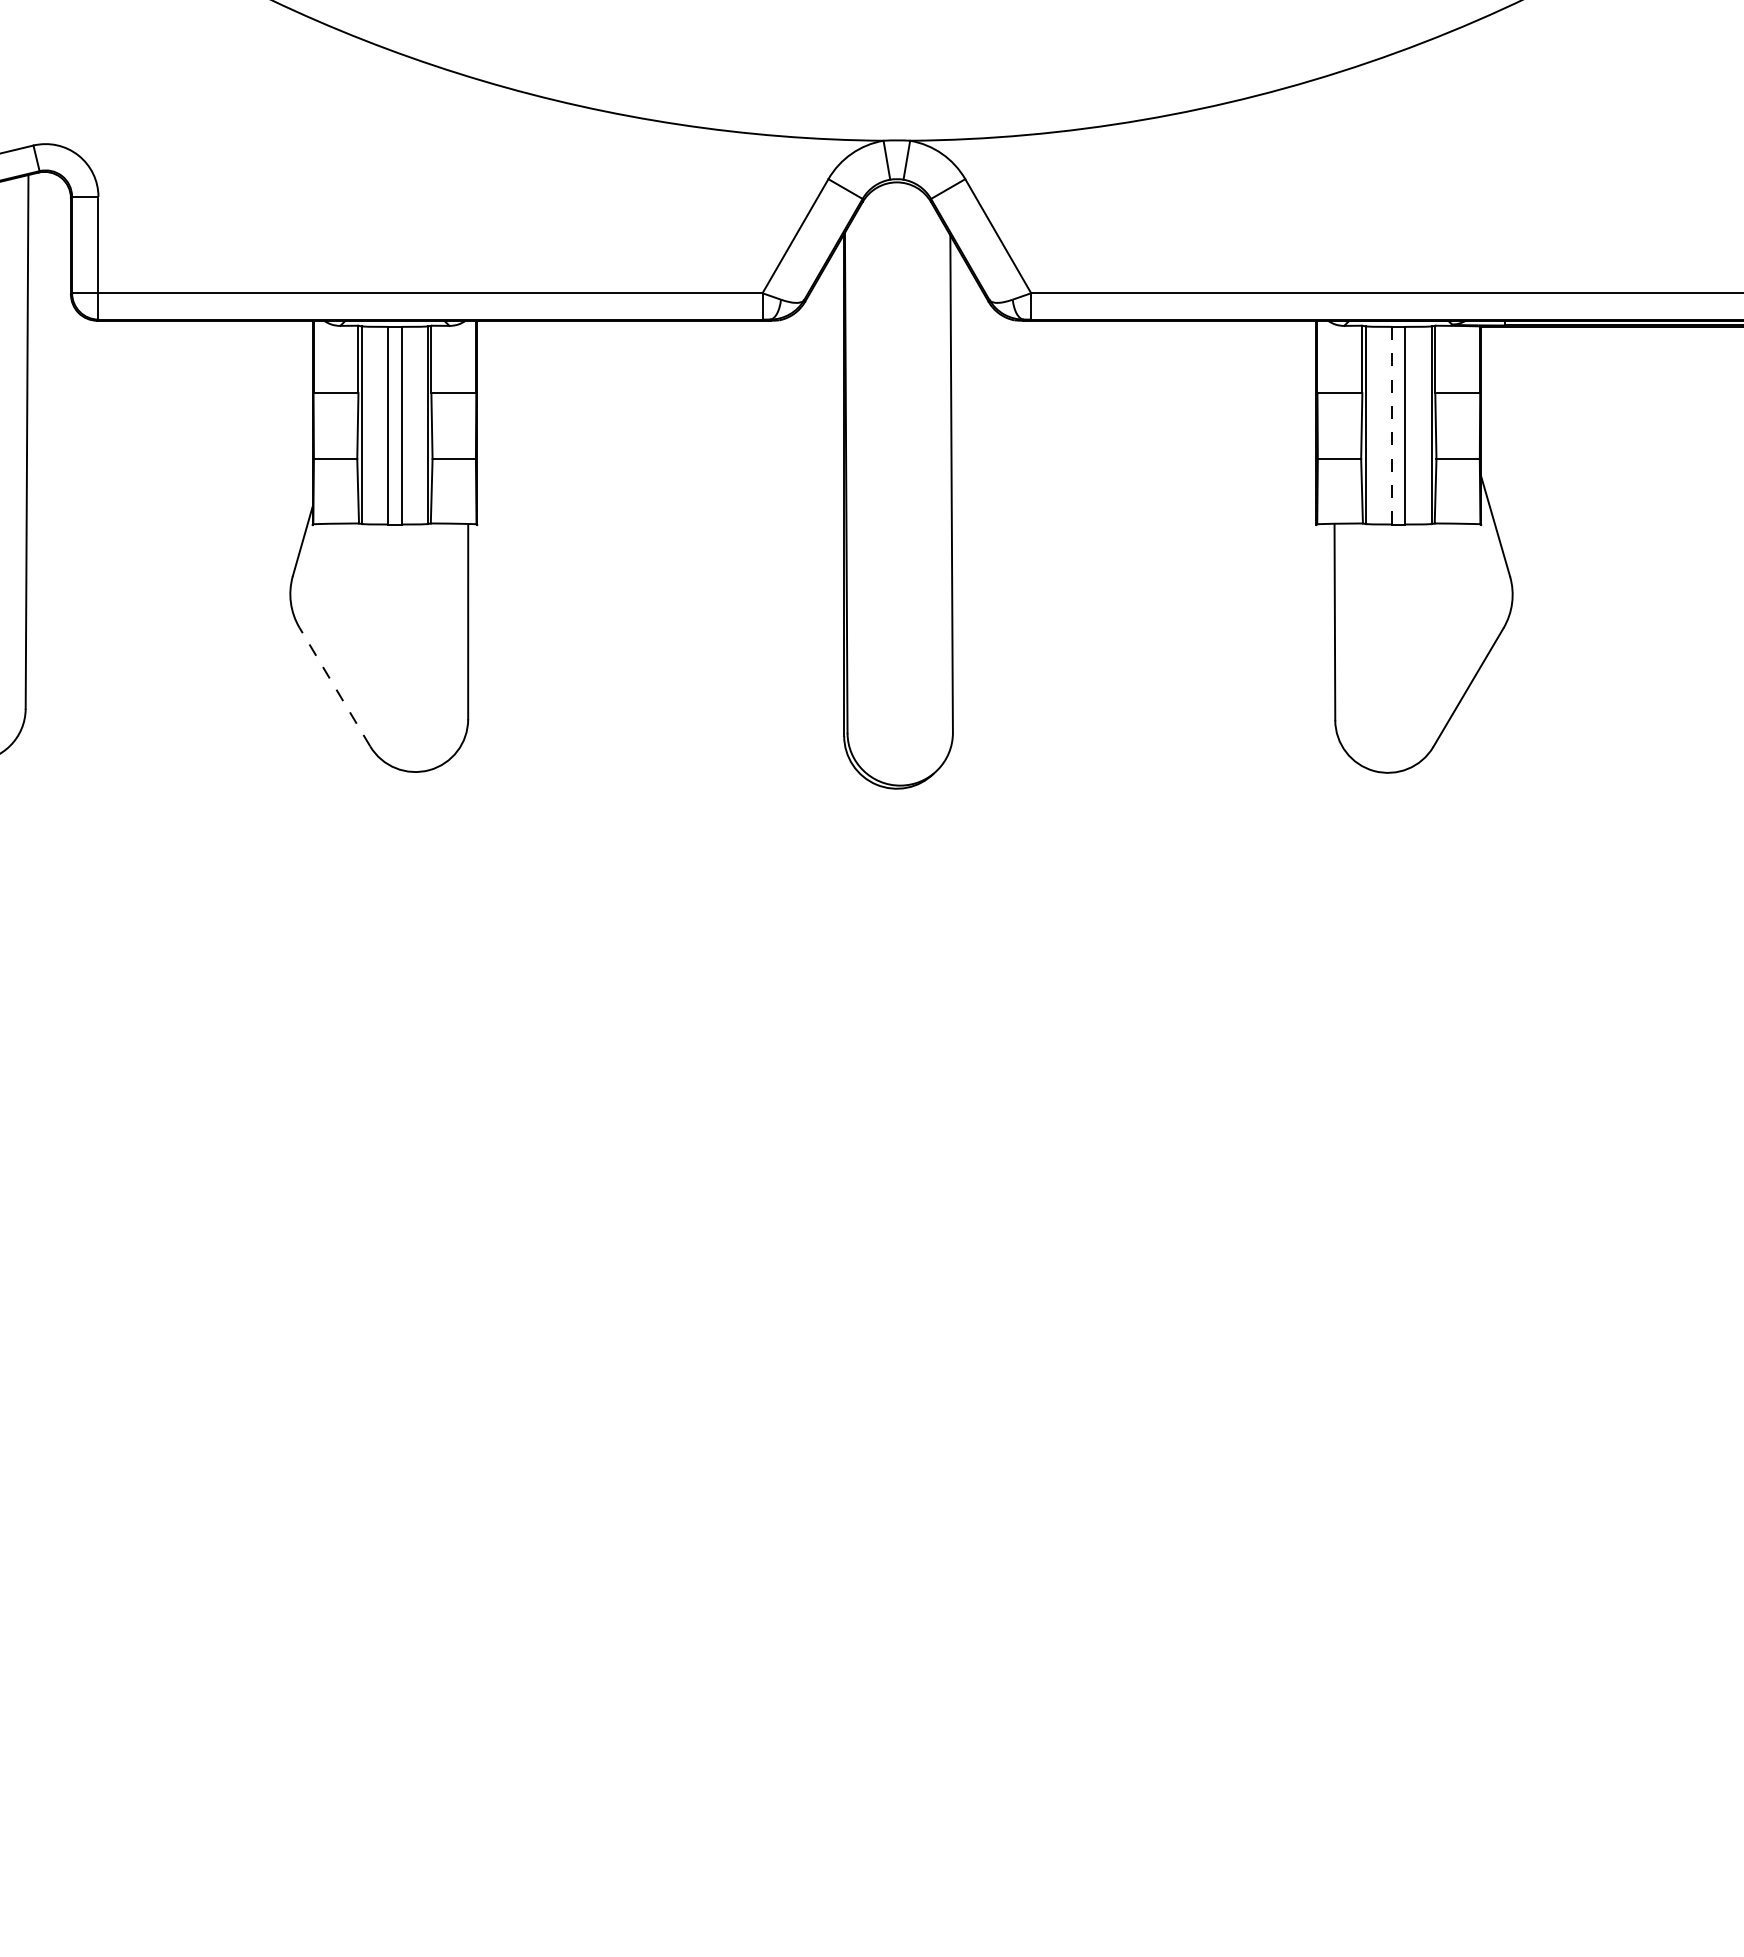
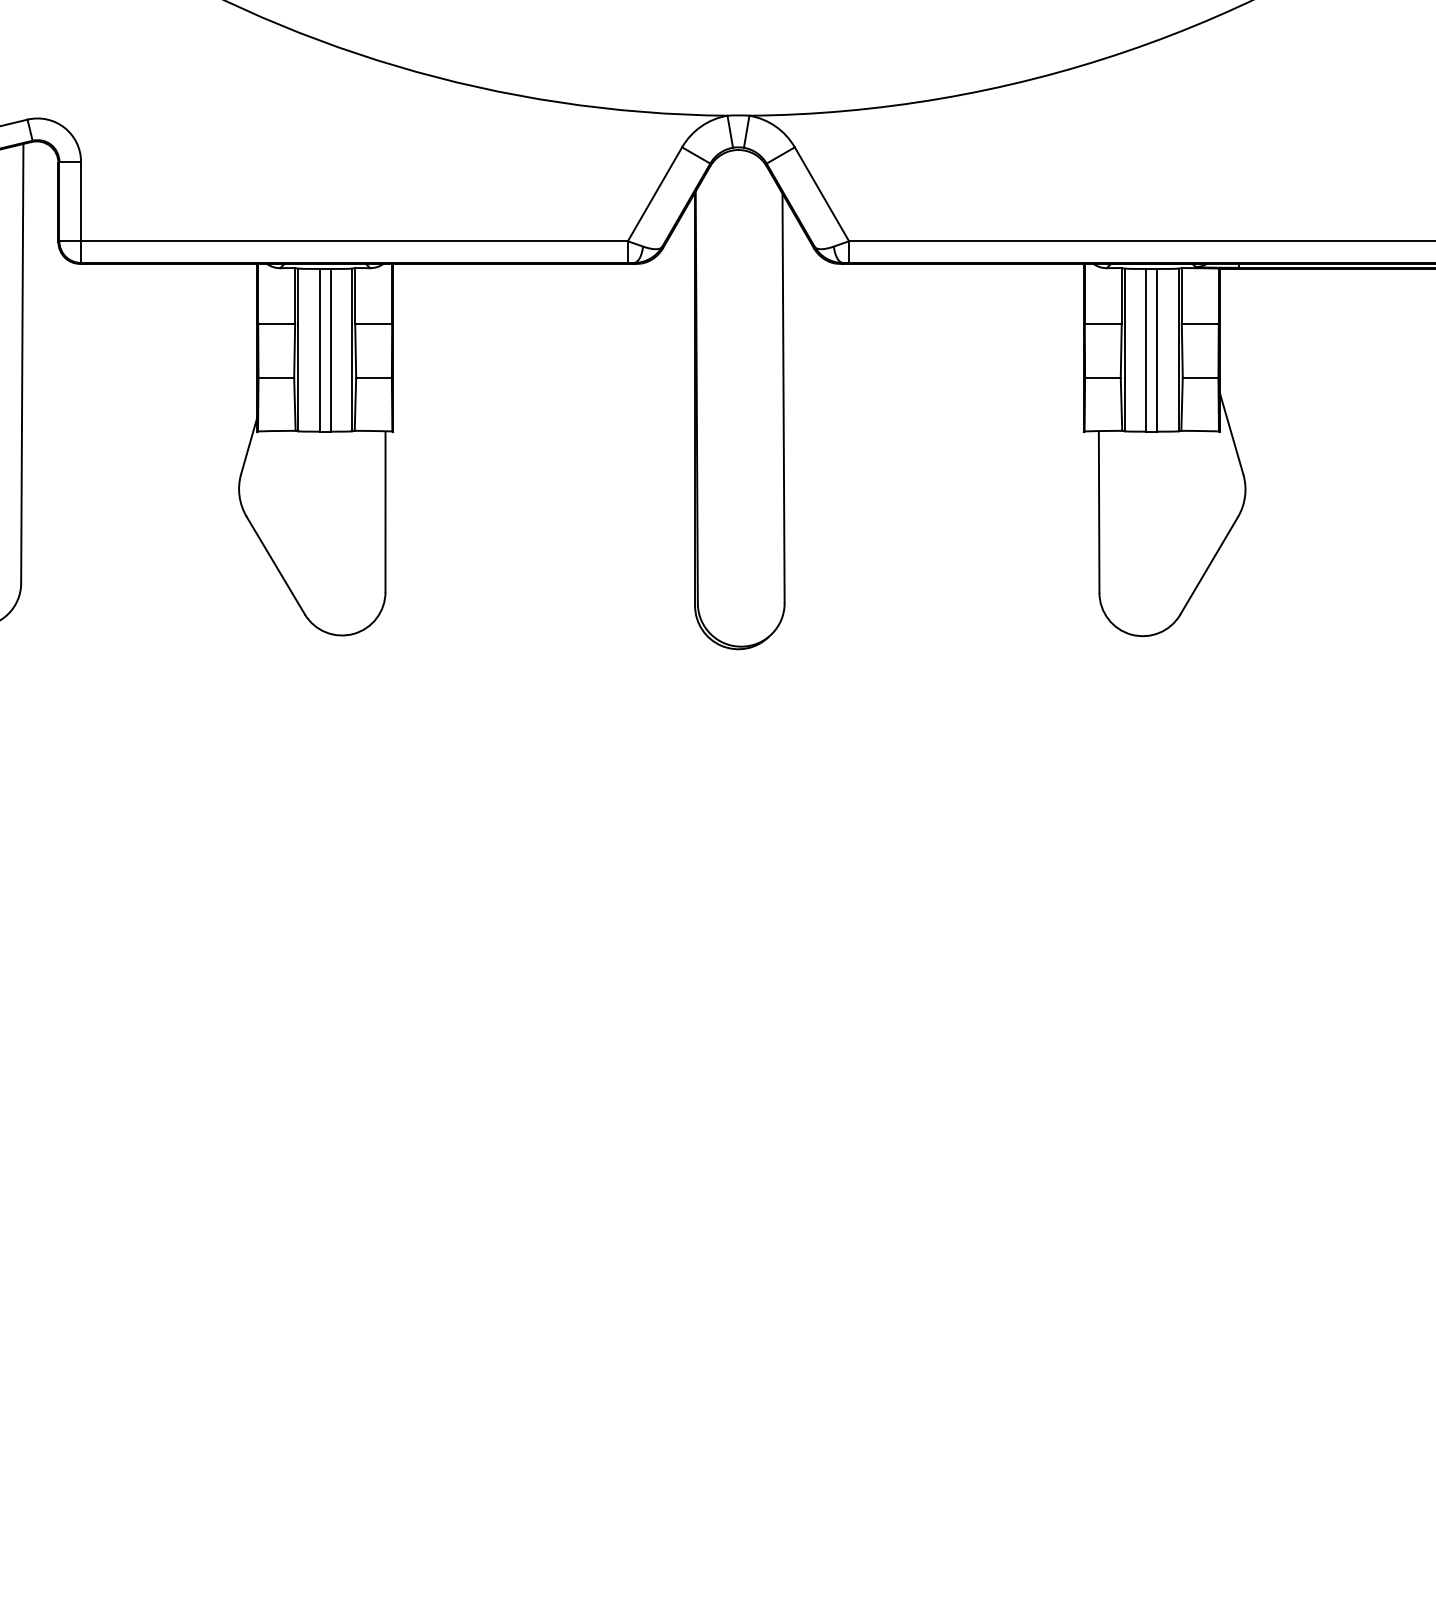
line: (1392, 425) -> (1146, 350), dashed -> solid
line: (334, 687) -> (275, 565), dashed -> solid

